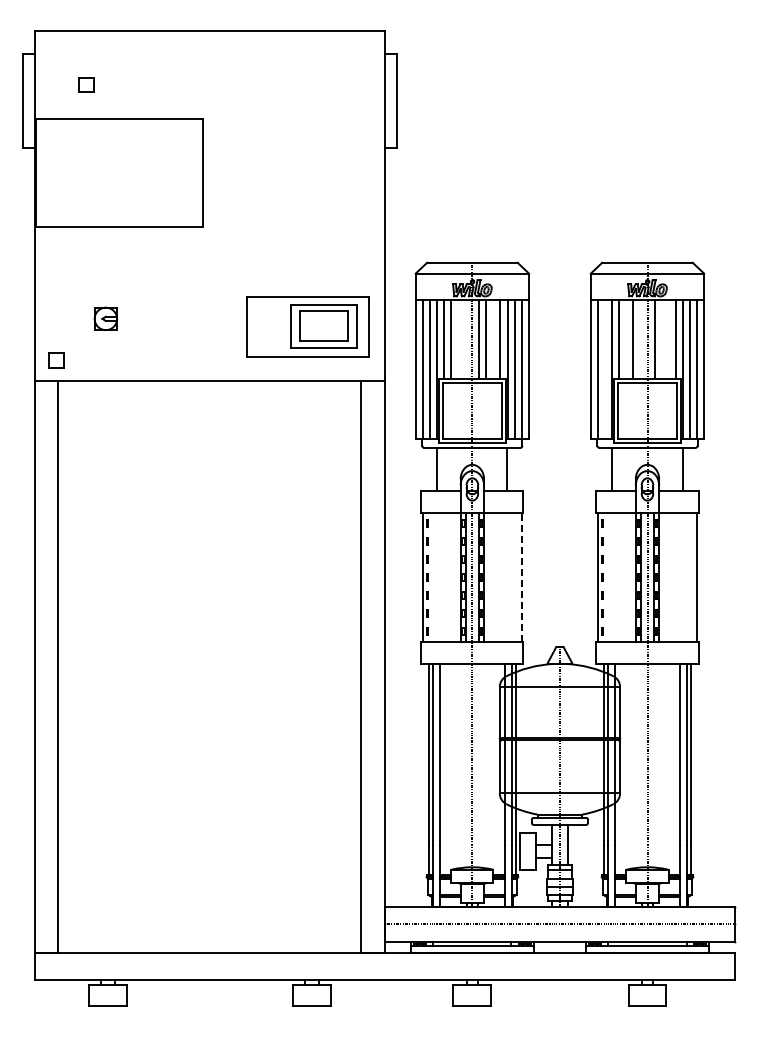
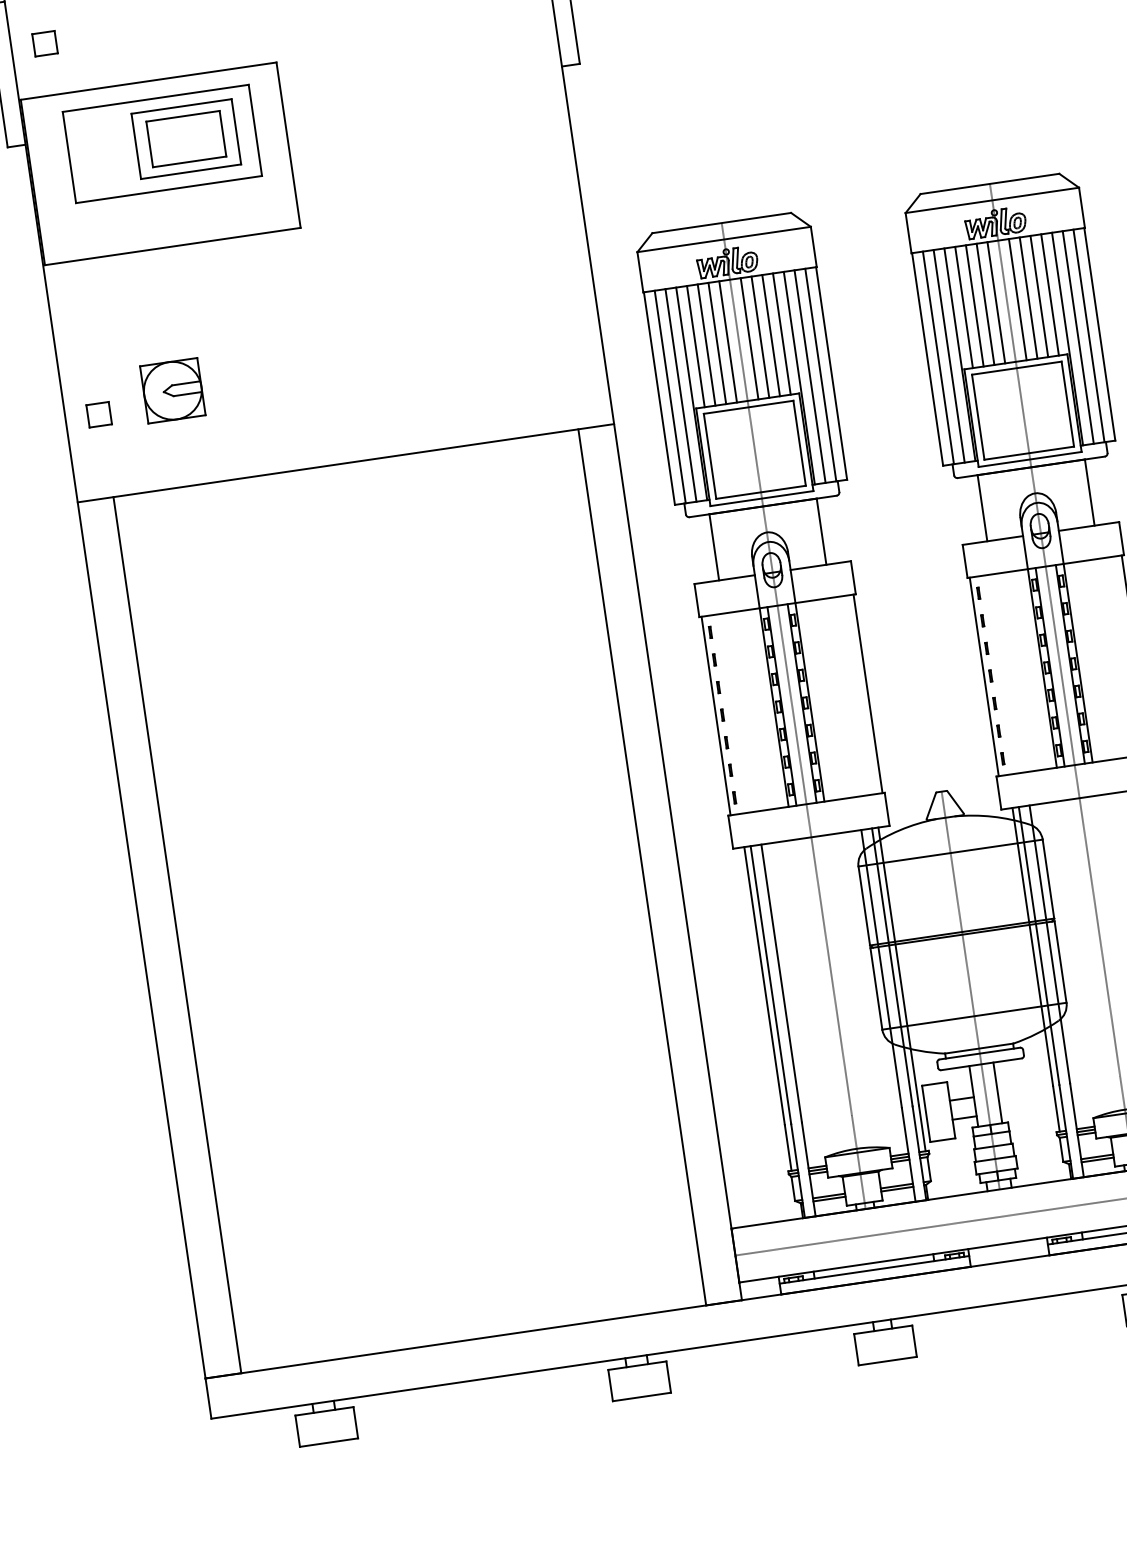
part: (86, 84) -> (44, 42), moved
part: (105, 318) -> (172, 390), size x1.67
part: (307, 326) -> (161, 143), moved
line: (458, 338) -> (717, 342), added
line: (465, 338) -> (728, 340), added
line: (493, 338) -> (770, 334), added
line: (626, 338) -> (974, 304), added
line: (640, 338) -> (996, 301), added
line: (661, 338) -> (1028, 296), added
line: (668, 338) -> (1039, 295), added
part: (56, 360) -> (99, 415), moved
line: (605, 368) -> (949, 355), added
line: (522, 577) -> (868, 693), dashed -> solid

